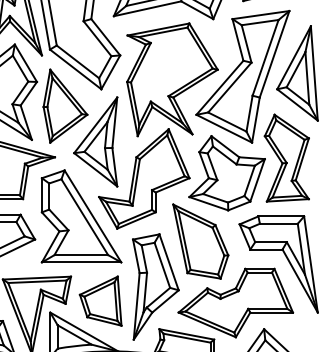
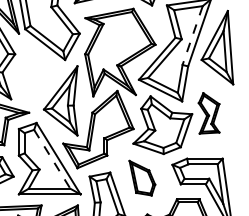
line: (265, 58) -> (192, 36), solid -> dashed
part: (65, 105) -> (37, 72), removed
part: (286, 157) -> (208, 112), size x0.6
line: (84, 217) -> (52, 159), solid -> dashed
part: (200, 241) -> (142, 178), size x0.6

